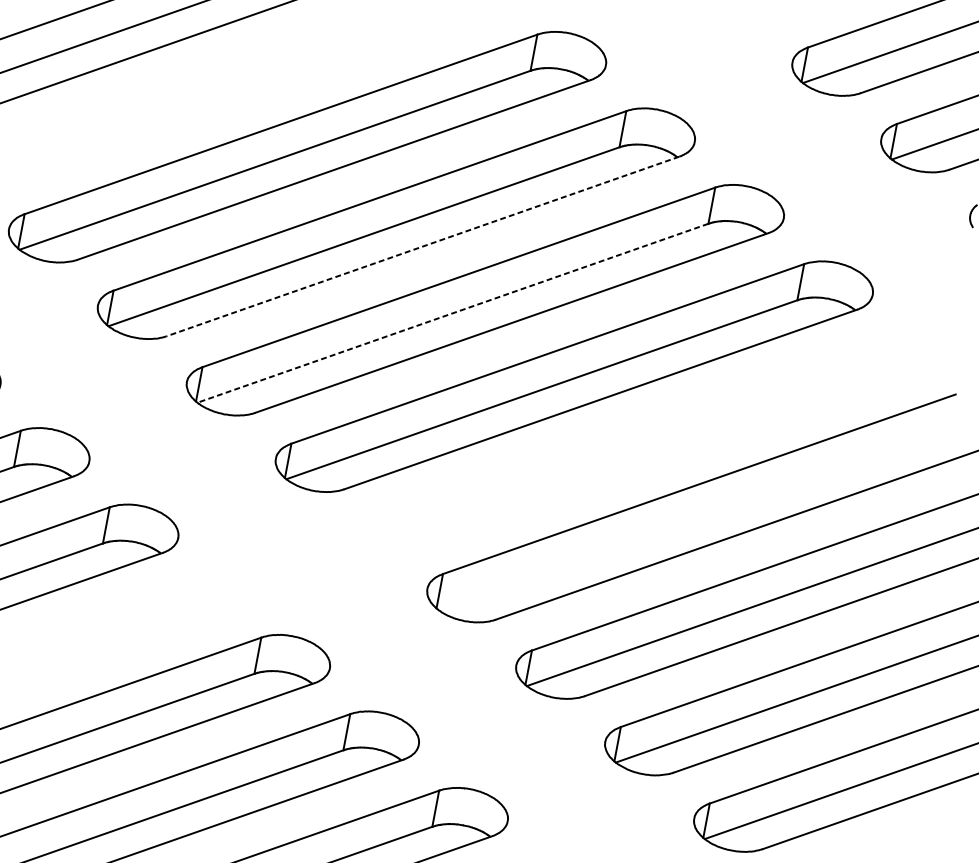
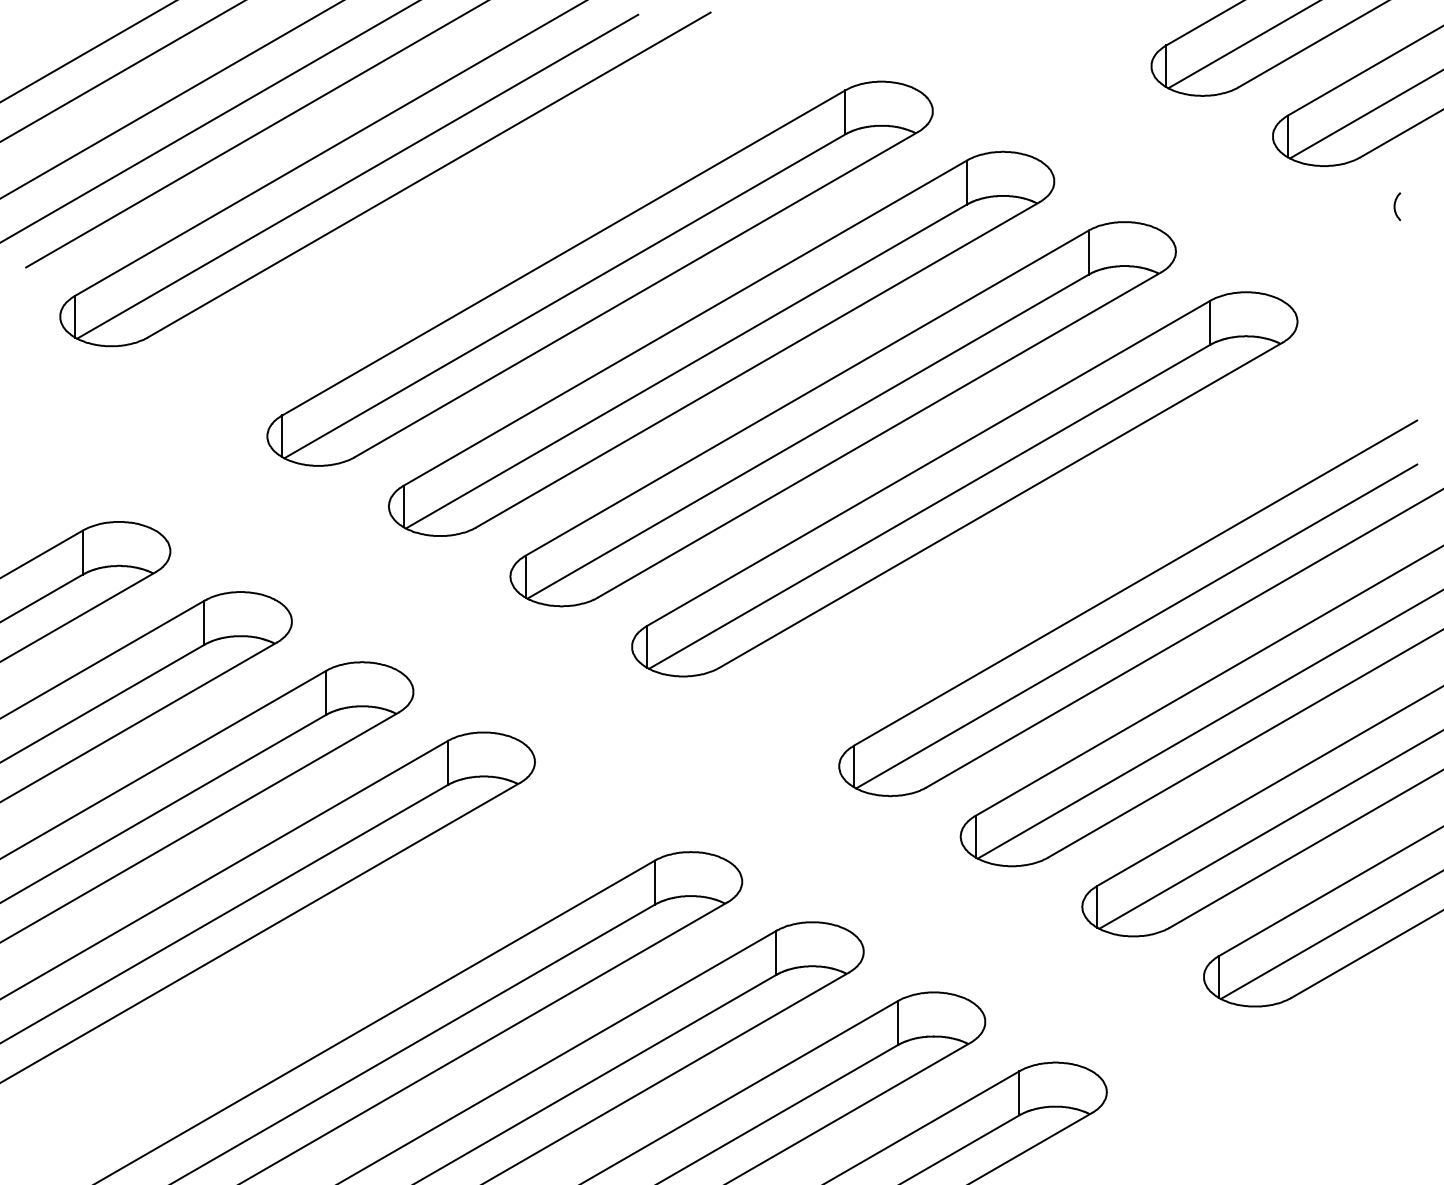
line: (422, 246) -> (757, 365), dashed -> solid
line: (453, 313) -> (808, 436), dashed -> solid
line: (693, 520) -> (1136, 626), added

